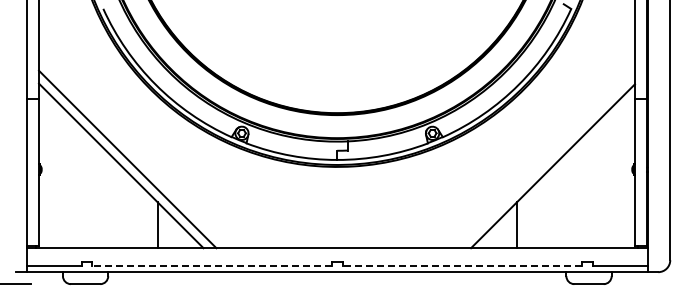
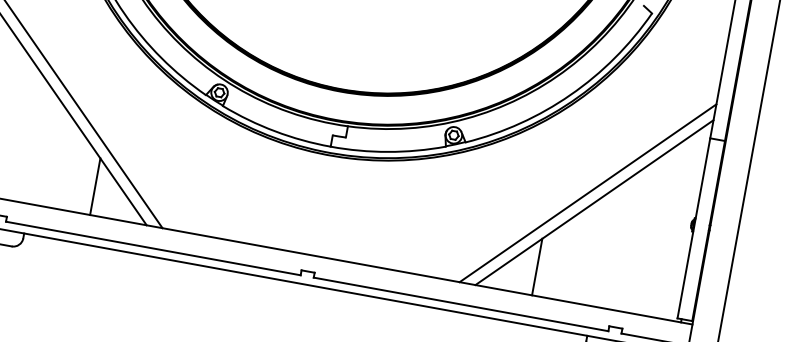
line: (546, 159) -> (588, 192), added
line: (212, 265) -> (153, 248), dashed -> solid
line: (462, 265) -> (461, 304), dashed -> solid

